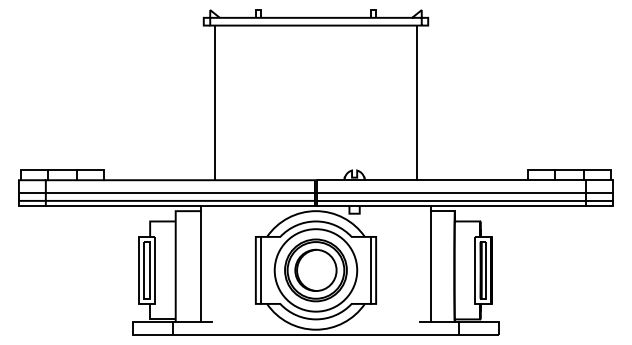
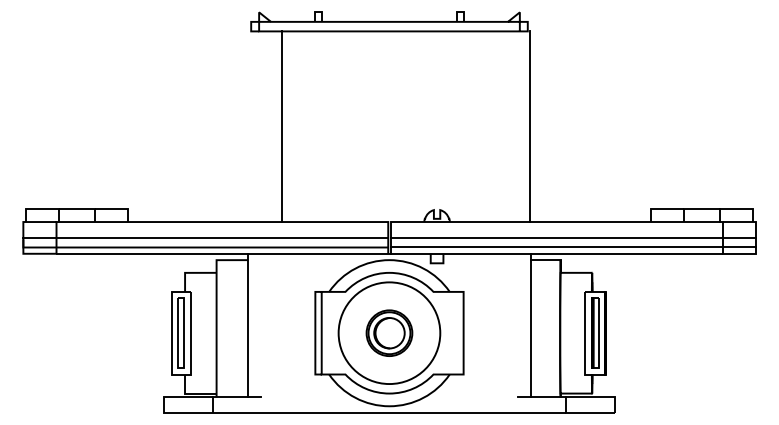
line: (215, 102) -> (281, 126), moved
line: (416, 102) -> (529, 126), moved
line: (370, 269) -> (456, 332), removed
part: (315, 270) -> (388, 333), size x0.6

